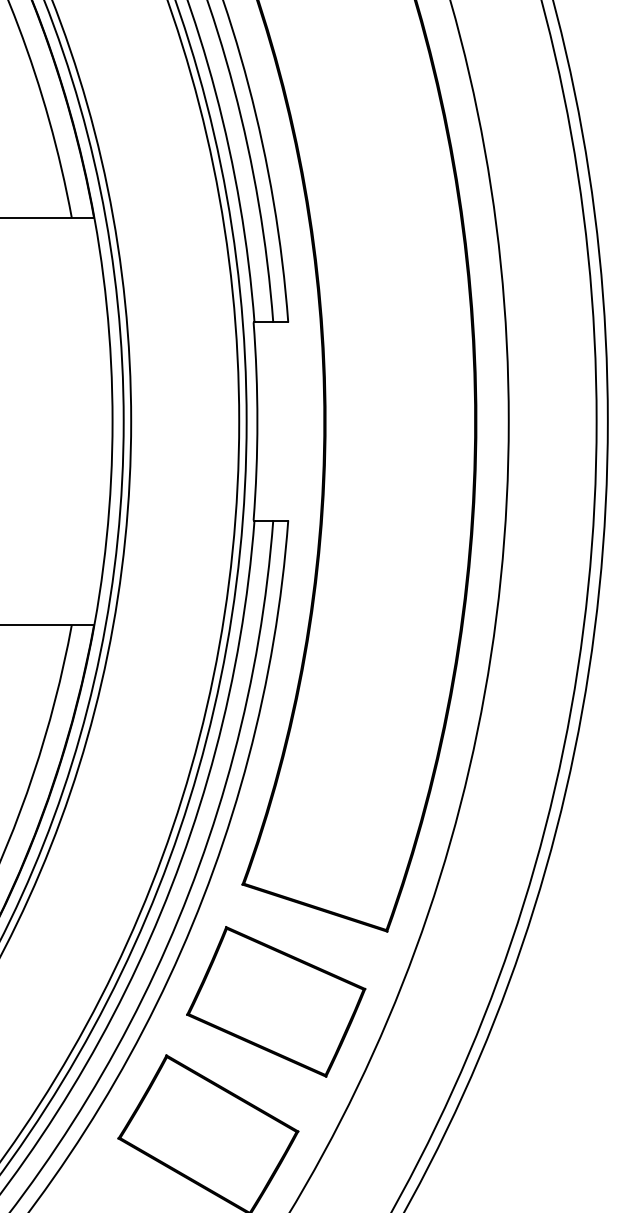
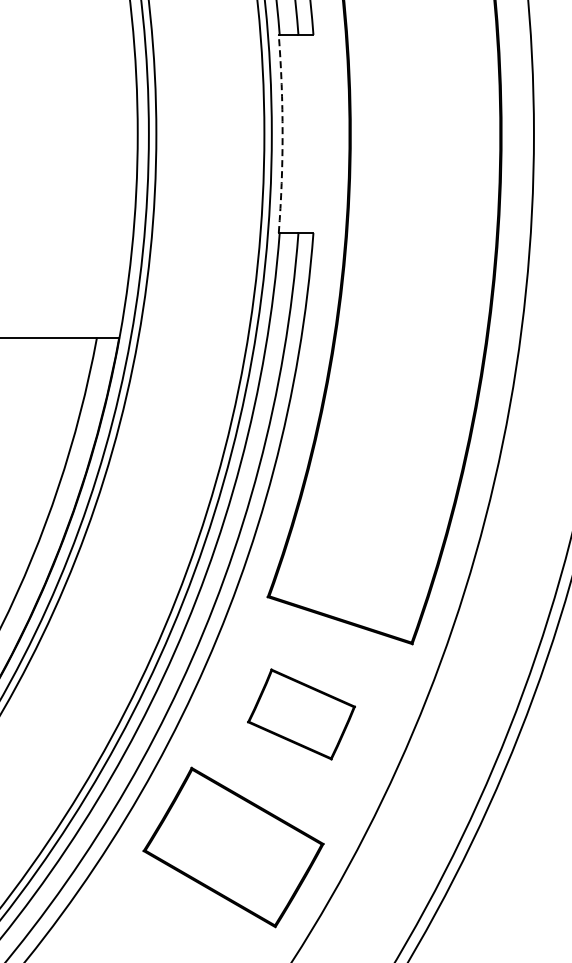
arc: (257, 421) -> (282, 134), solid -> dashed
part: (276, 1001) -> (301, 714), size x0.6

